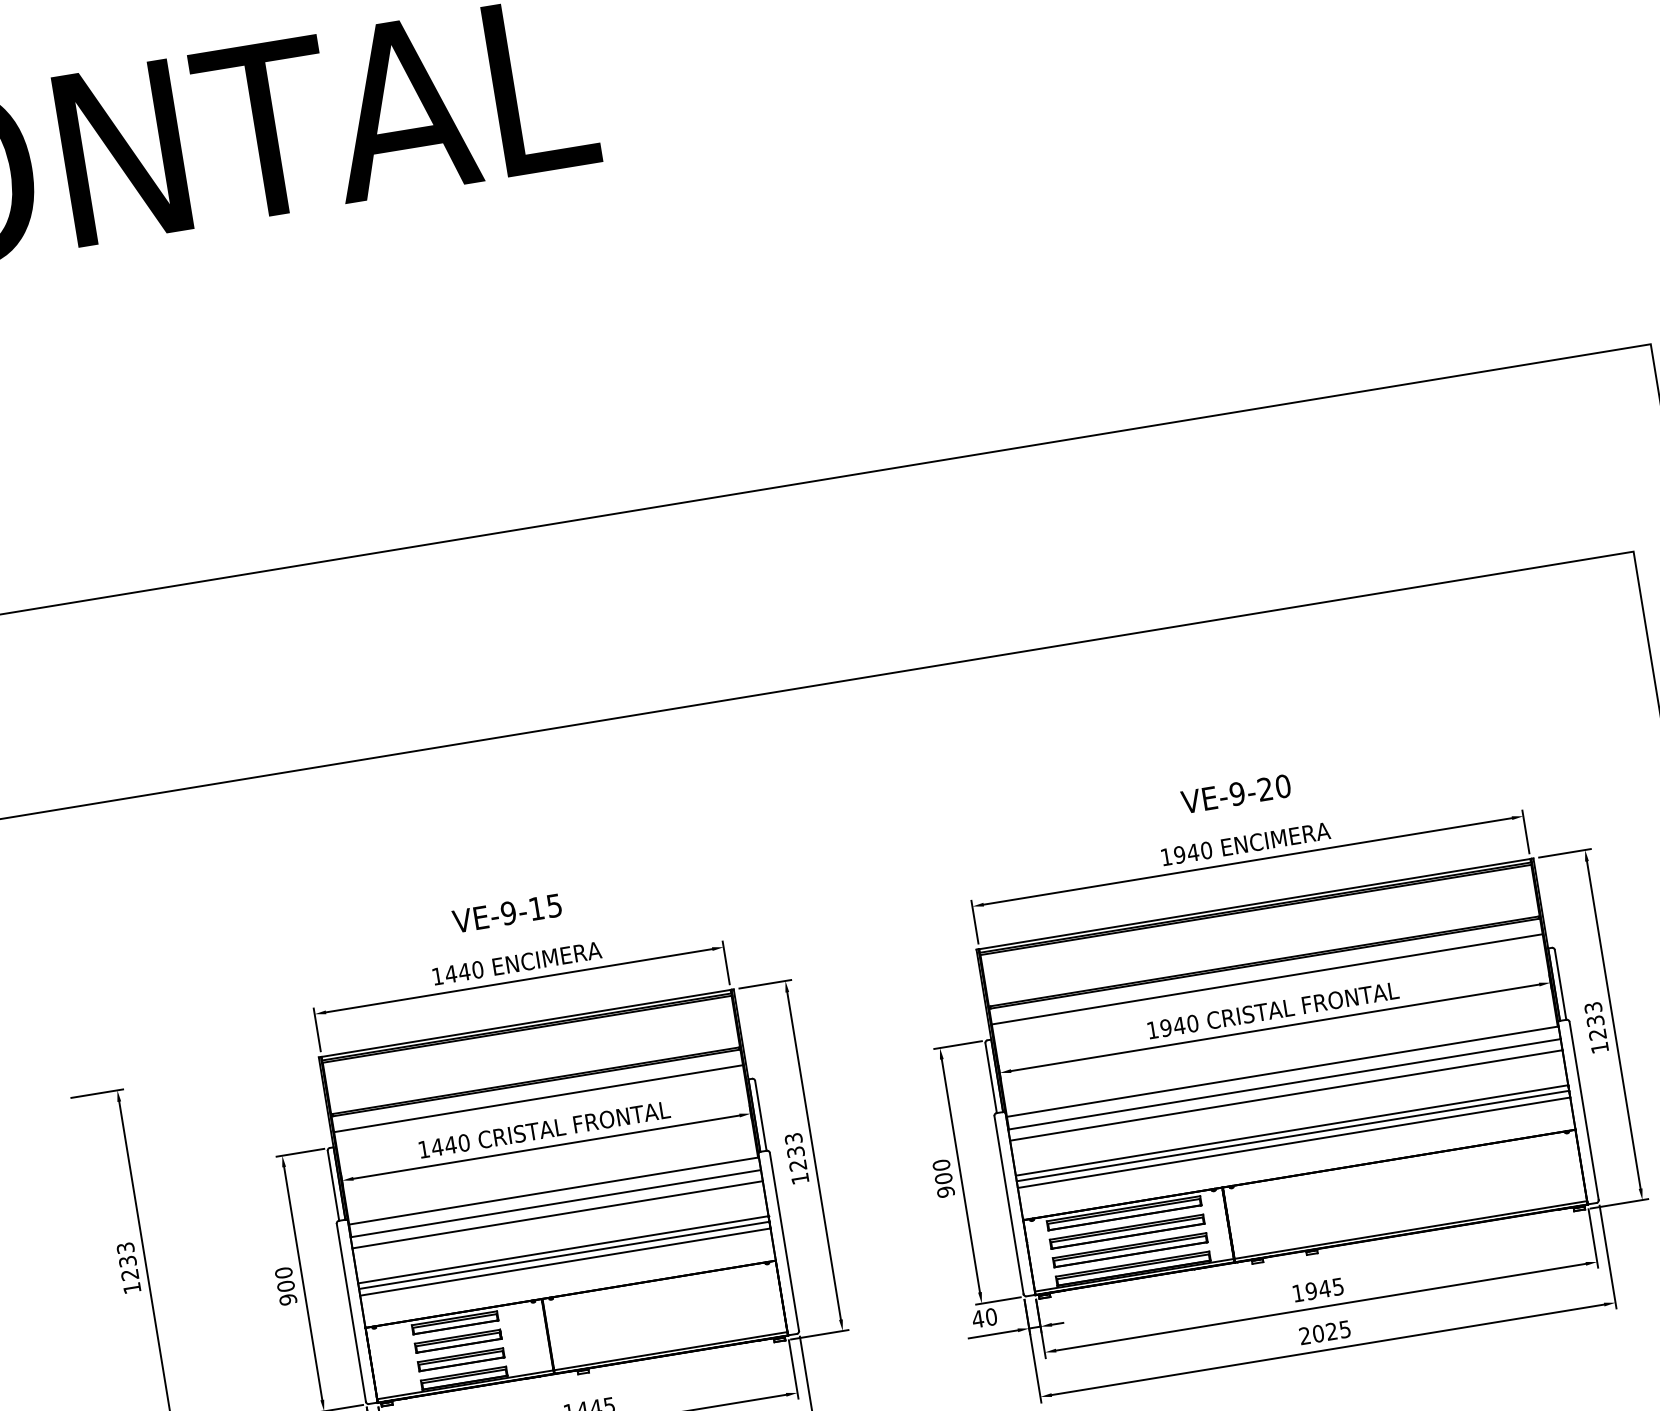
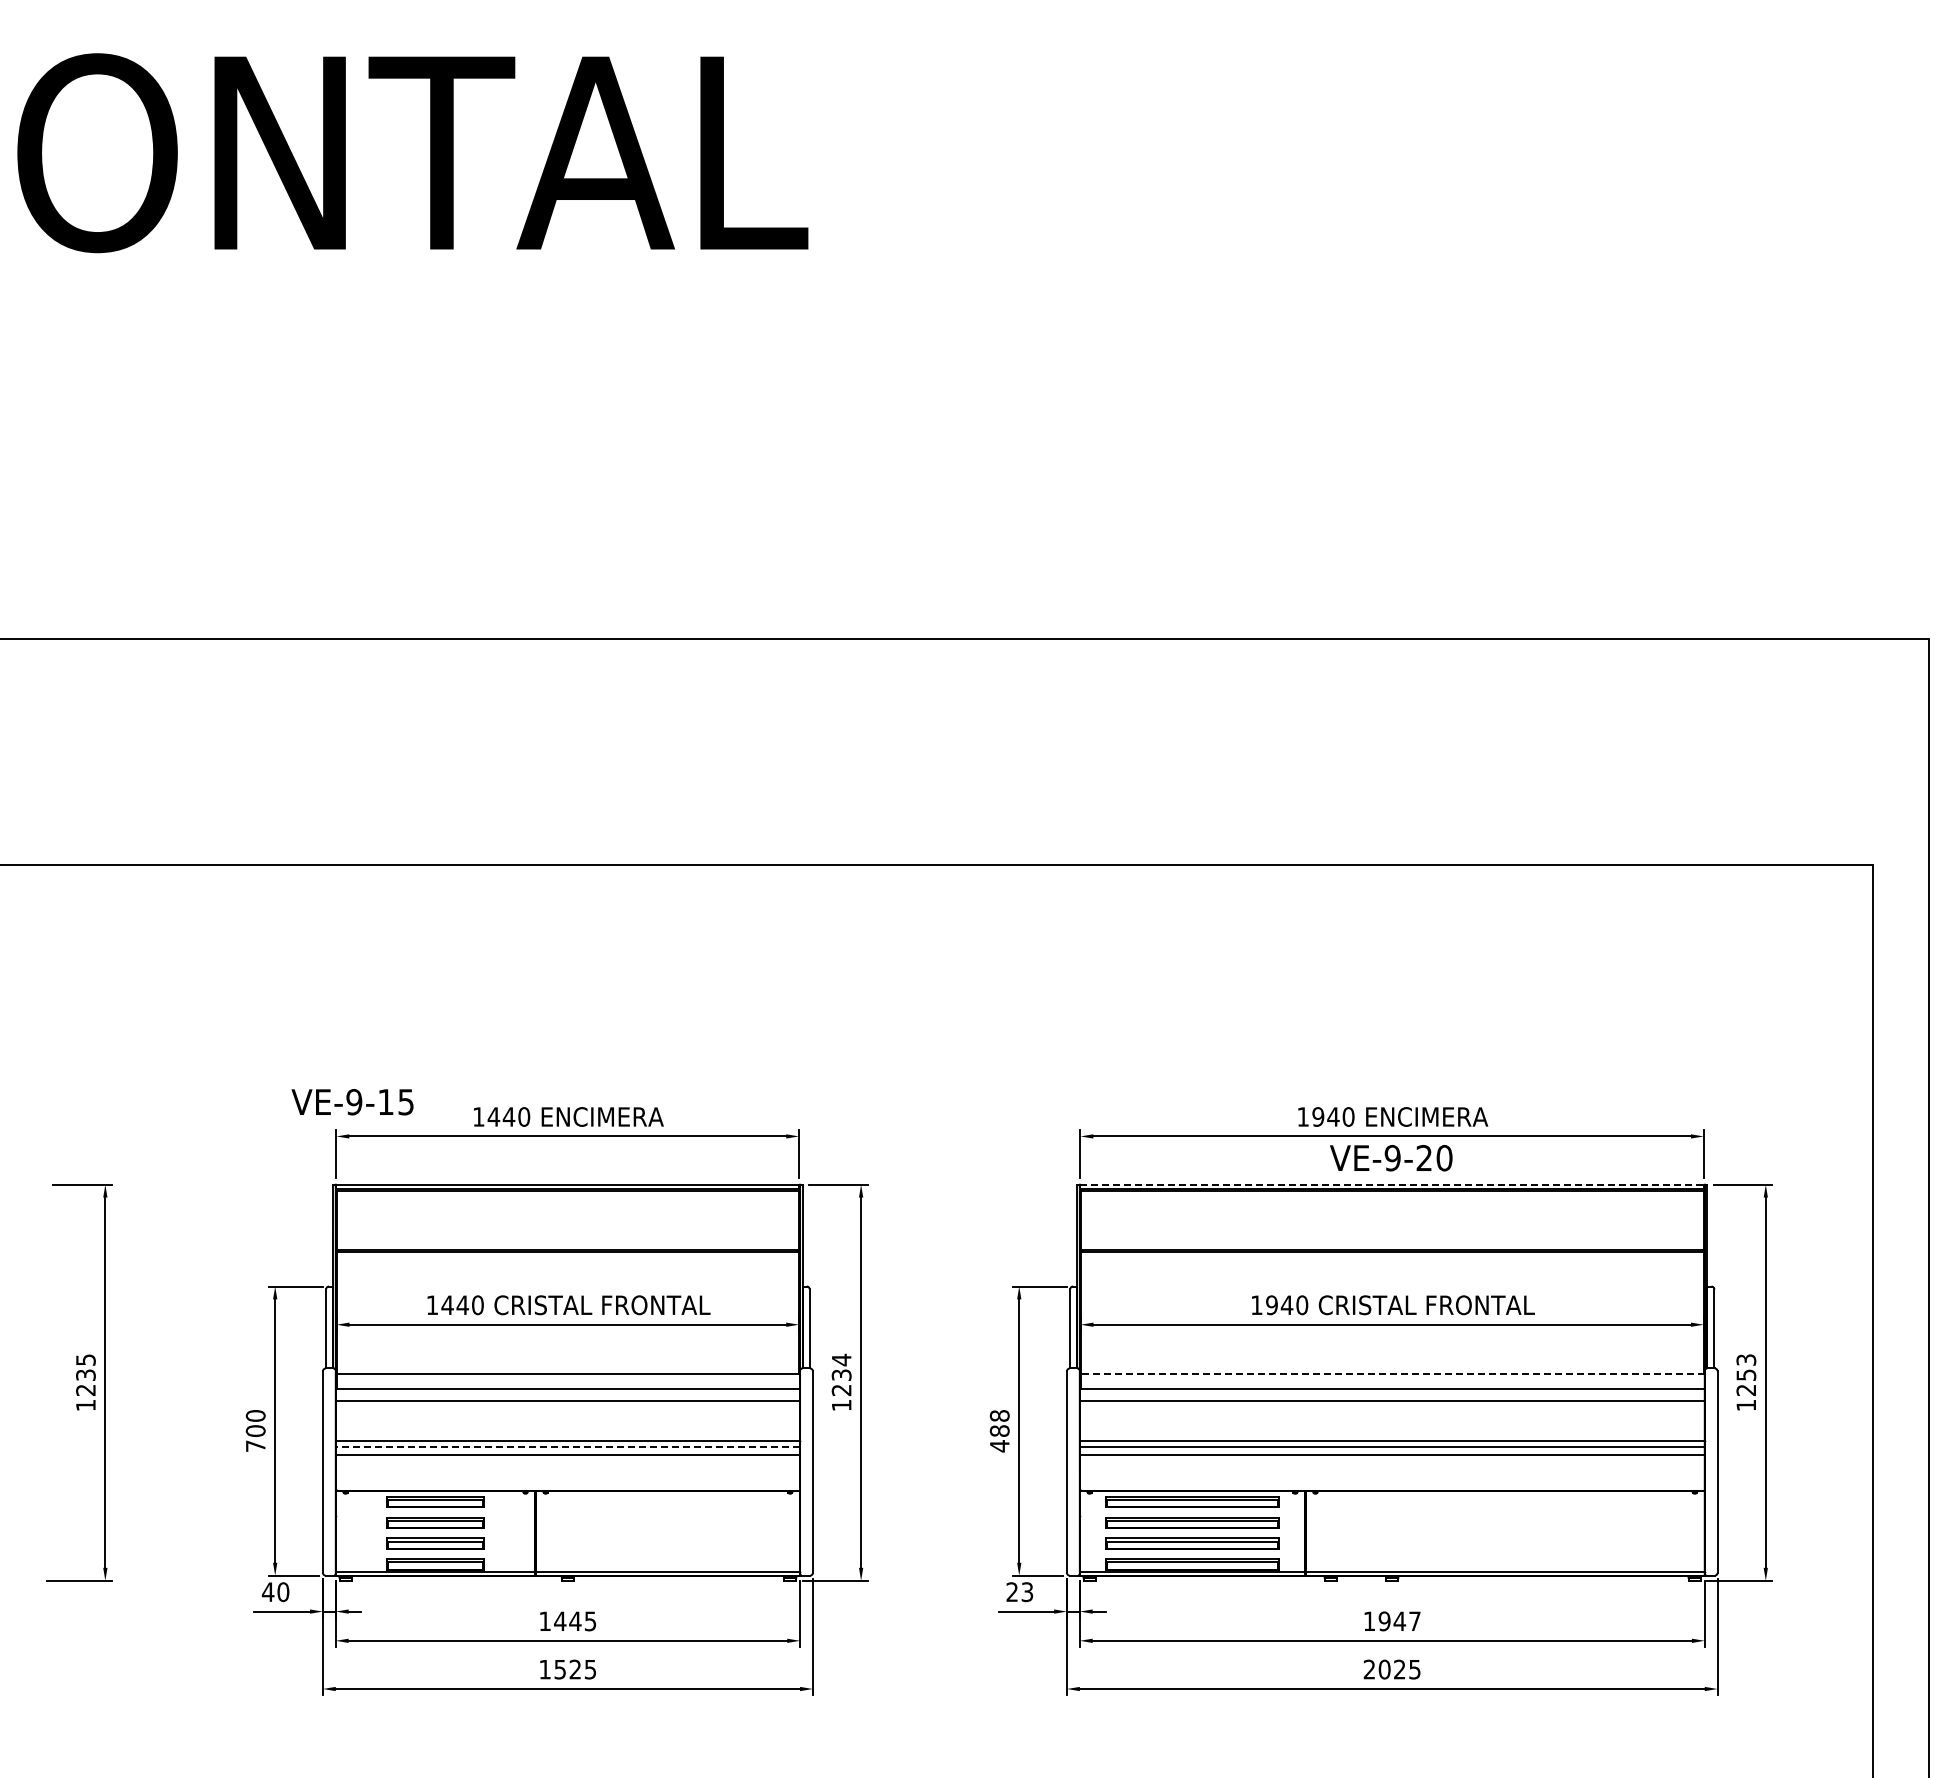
text: (1236, 794) -> (1391, 1158), moved
line: (1255, 903) -> (1392, 1184), solid -> dashed
text: (507, 913) -> (352, 1102), moved
line: (1266, 979) -> (1391, 1269), removed
text: (1594, 1020) -> (1745, 1374), 1233 -> 1253
line: (1282, 1071) -> (1392, 1374), solid -> dashed
line: (538, 1098) -> (567, 1269), removed
text: (793, 1138) -> (841, 1359), 1233 -> 1234
text: (943, 1179) -> (999, 1431), 900 -> 488
text: (125, 1247) -> (85, 1359), 1233 -> 1235
line: (563, 1255) -> (567, 1447), solid -> dashed
text: (1337, 1286) -> (1414, 1621), 1945 -> 1947
text: (288, 1300) -> (255, 1446), 900 -> 700
text: (984, 1318) -> (1019, 1592), 40 -> 23

